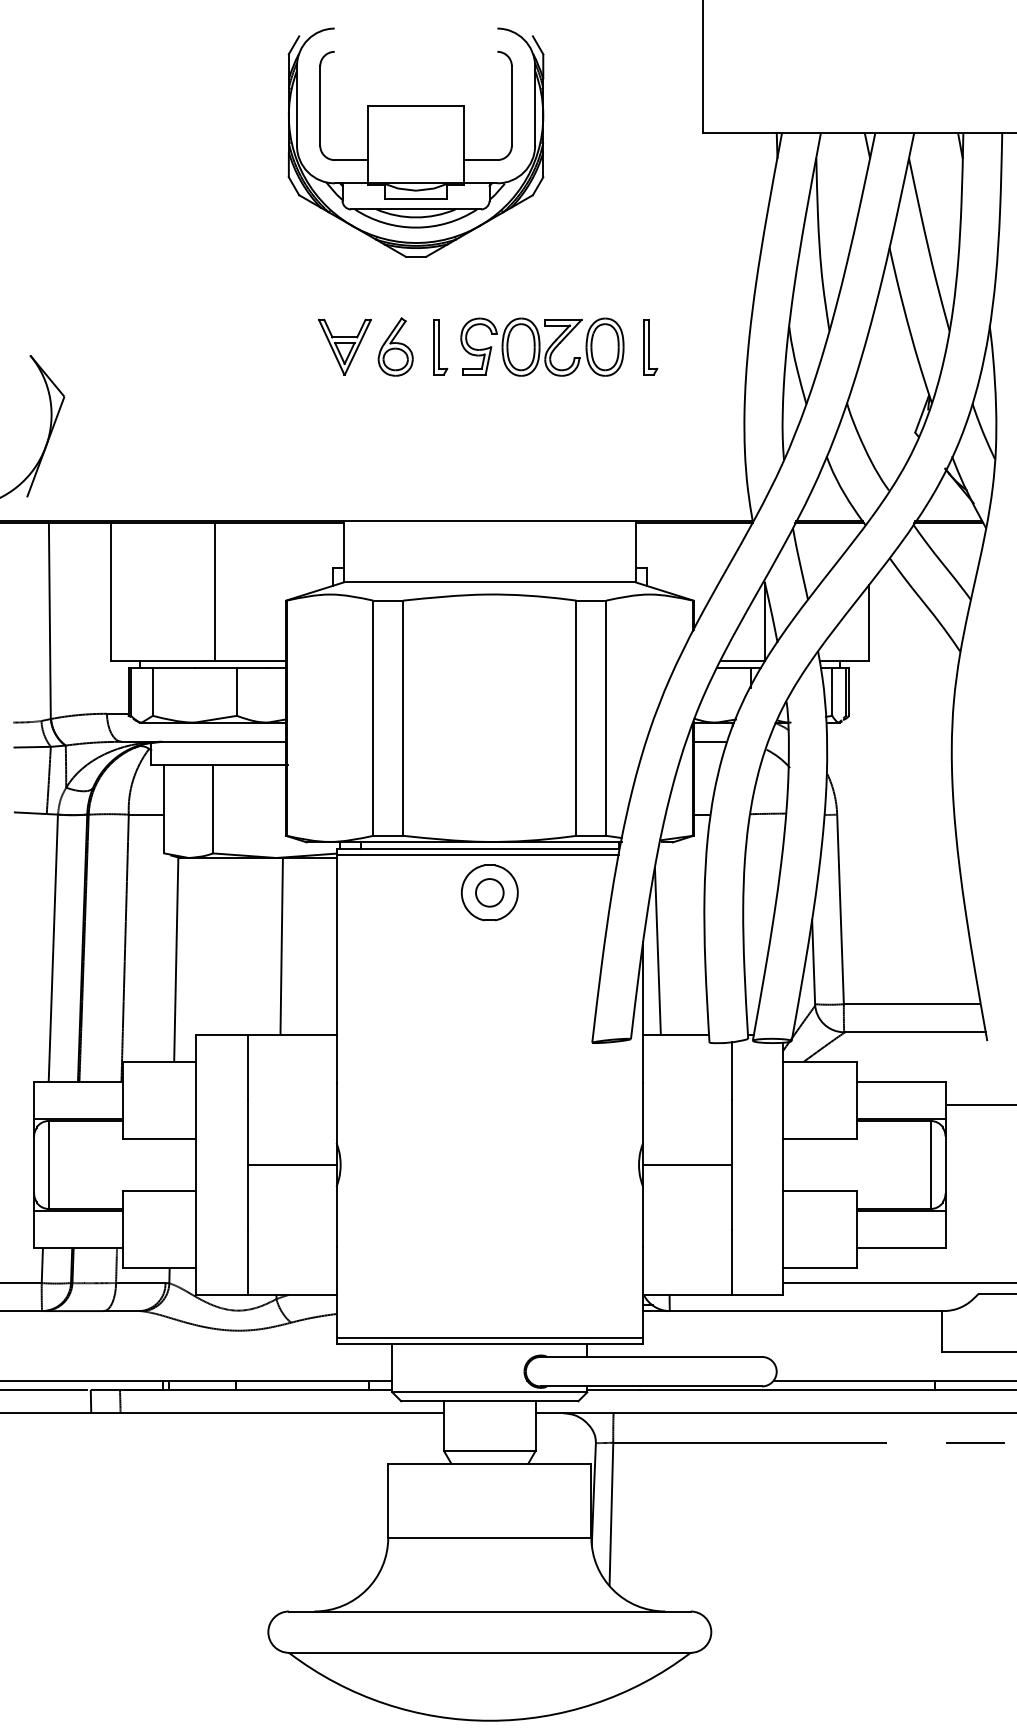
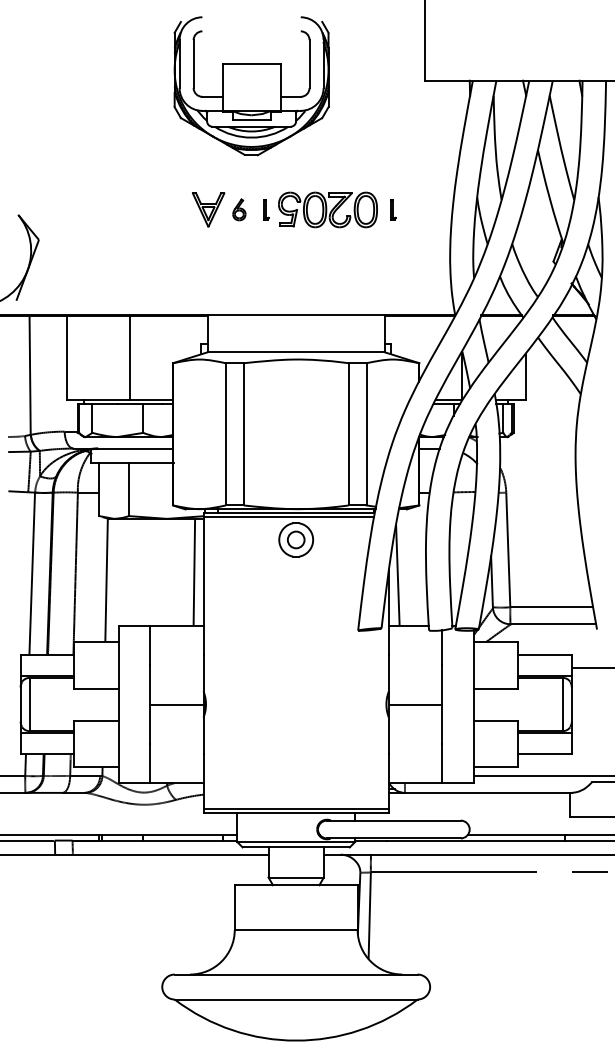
part: (396, 346) -> (239, 209), size x0.6
part: (440, 346) -> (266, 209), size x0.6
part: (650, 346) -> (393, 209), size x0.6
line: (281, 945) -> (194, 571), moved

